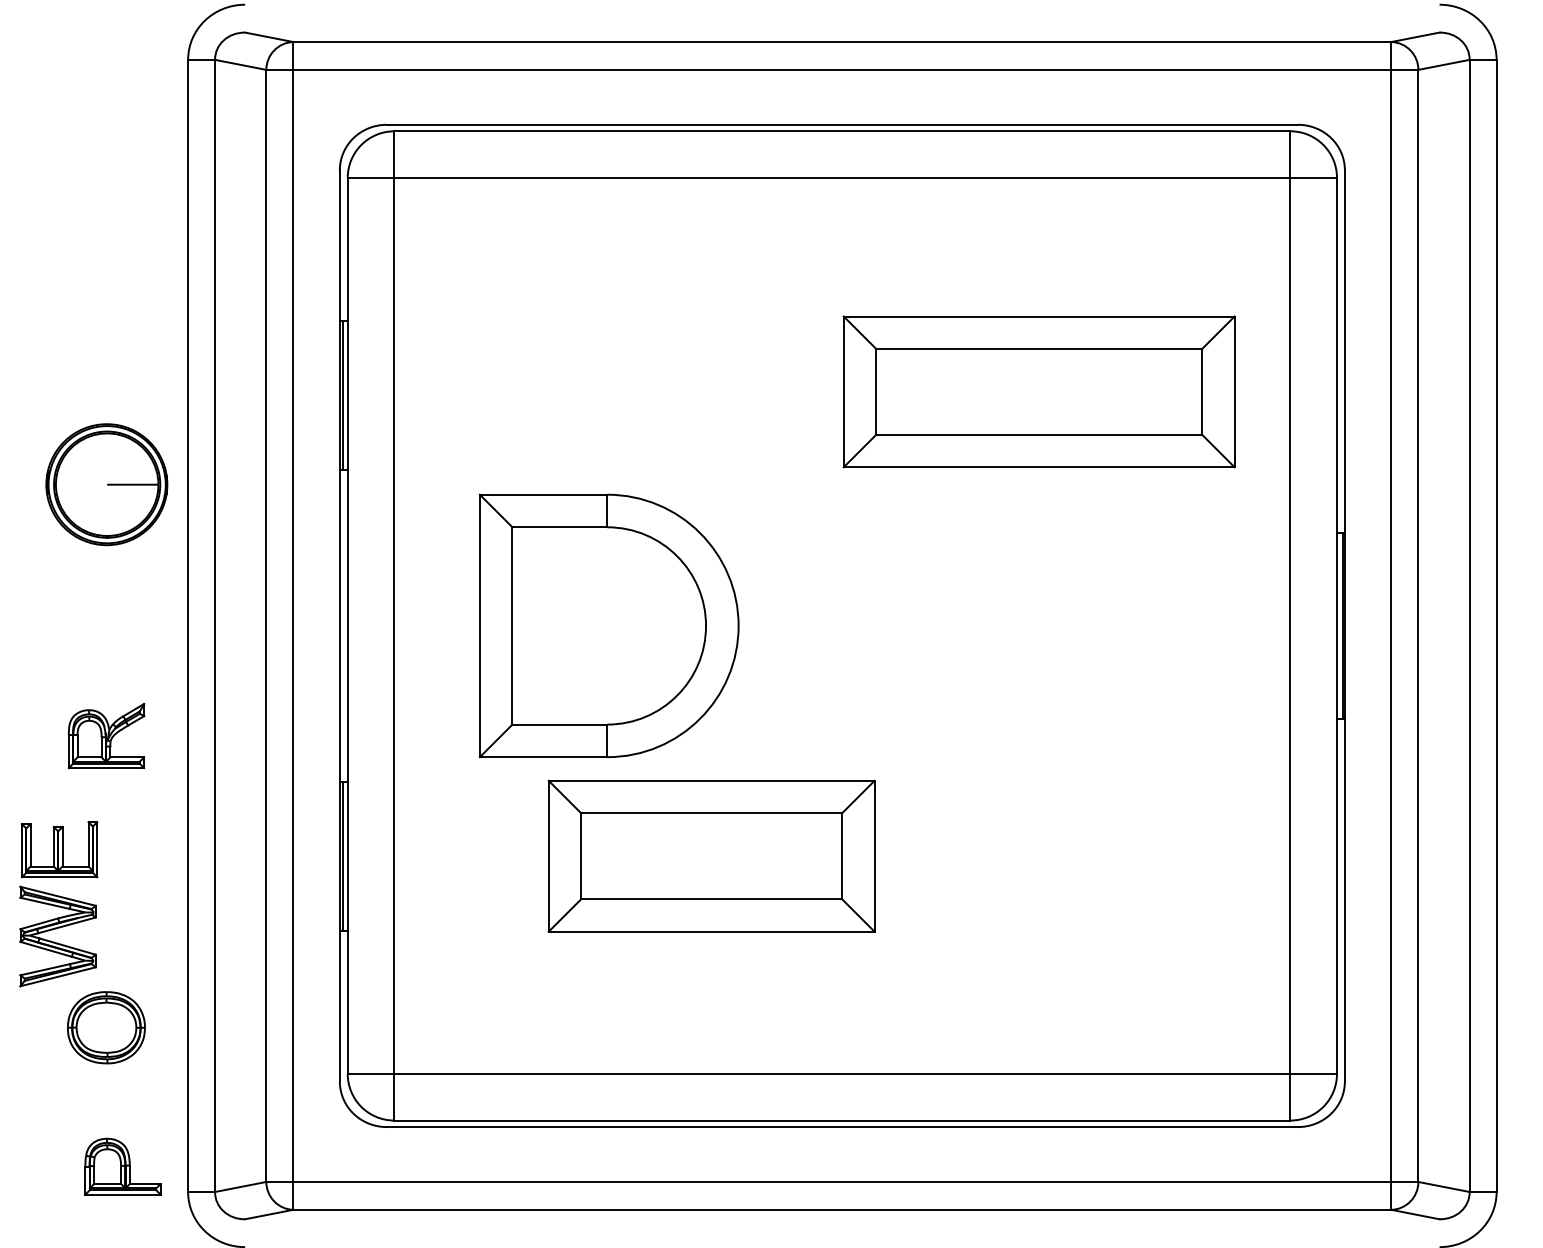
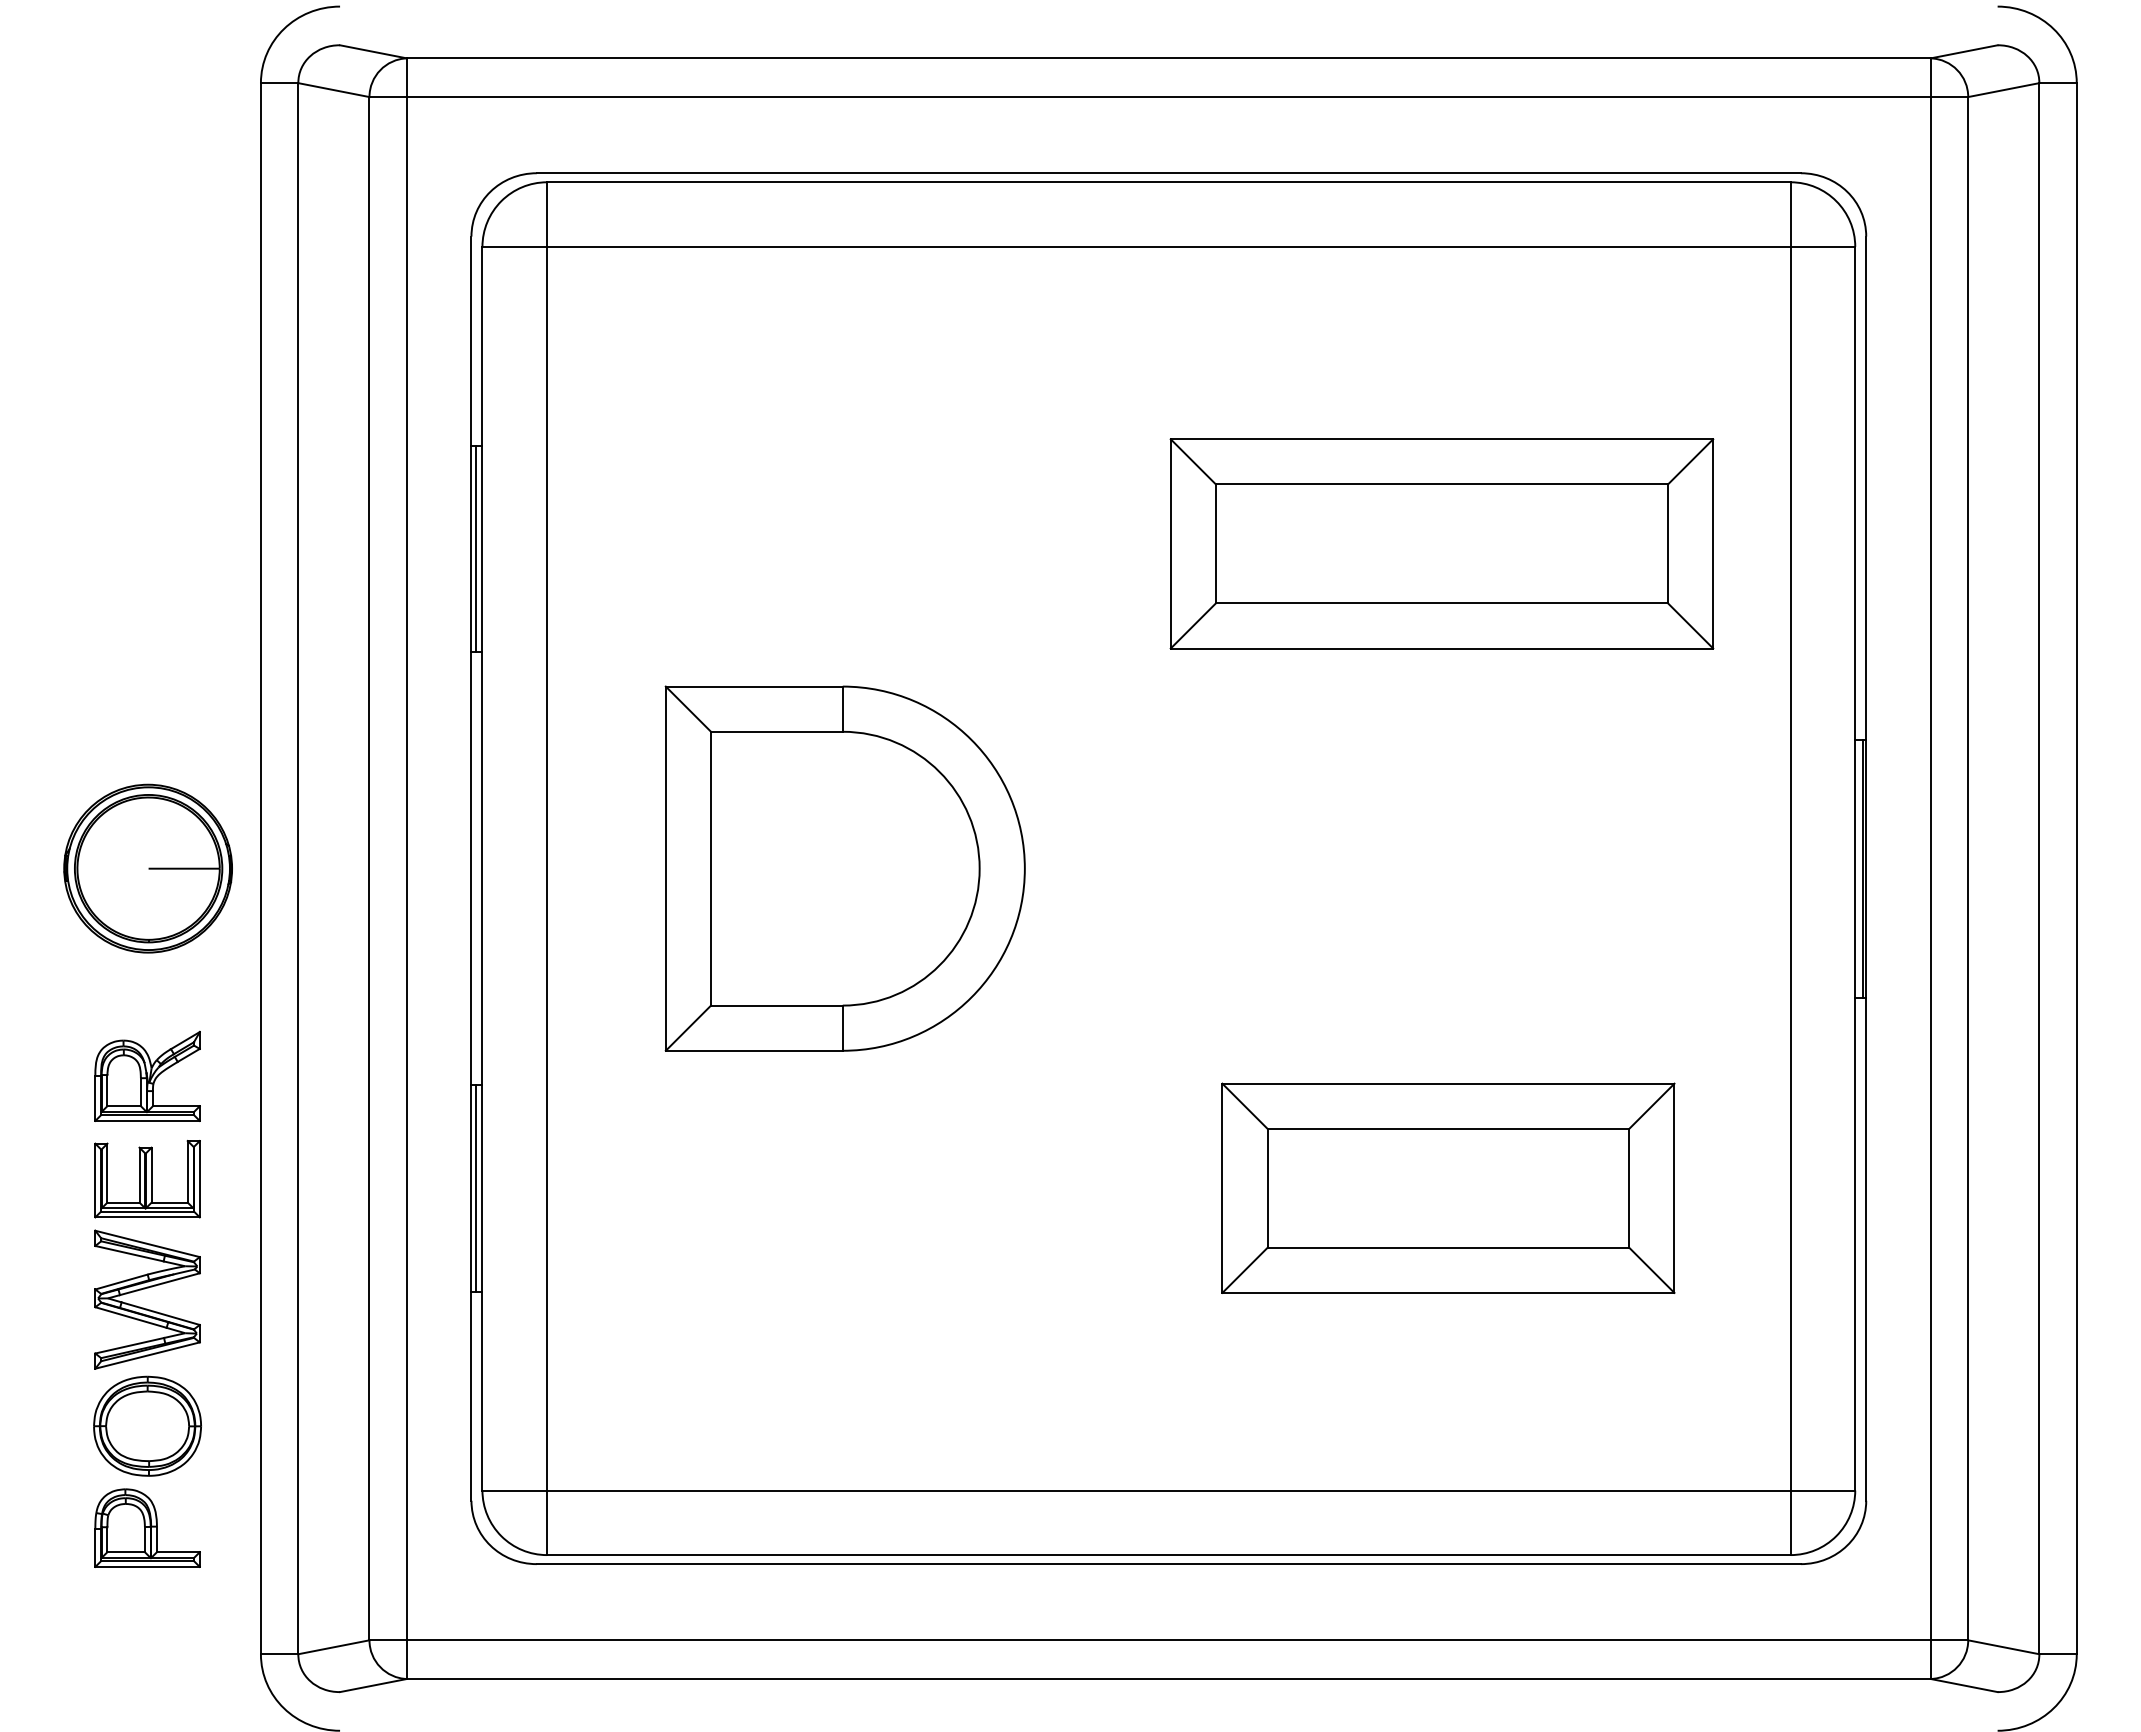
part: (106, 484) -> (147, 868), moved
part: (106, 735) -> (147, 1075), moved
part: (59, 849) -> (147, 1179), moved
part: (711, 855) -> (1448, 1187), moved
part: (55, 942) -> (143, 1307), moved
part: (122, 1166) -> (147, 1527), moved

